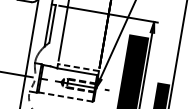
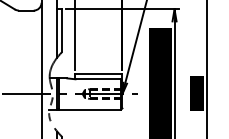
line: (78, 67) -> (98, 74), dashed -> solid
line: (65, 96) -> (90, 109), dashed -> solid

